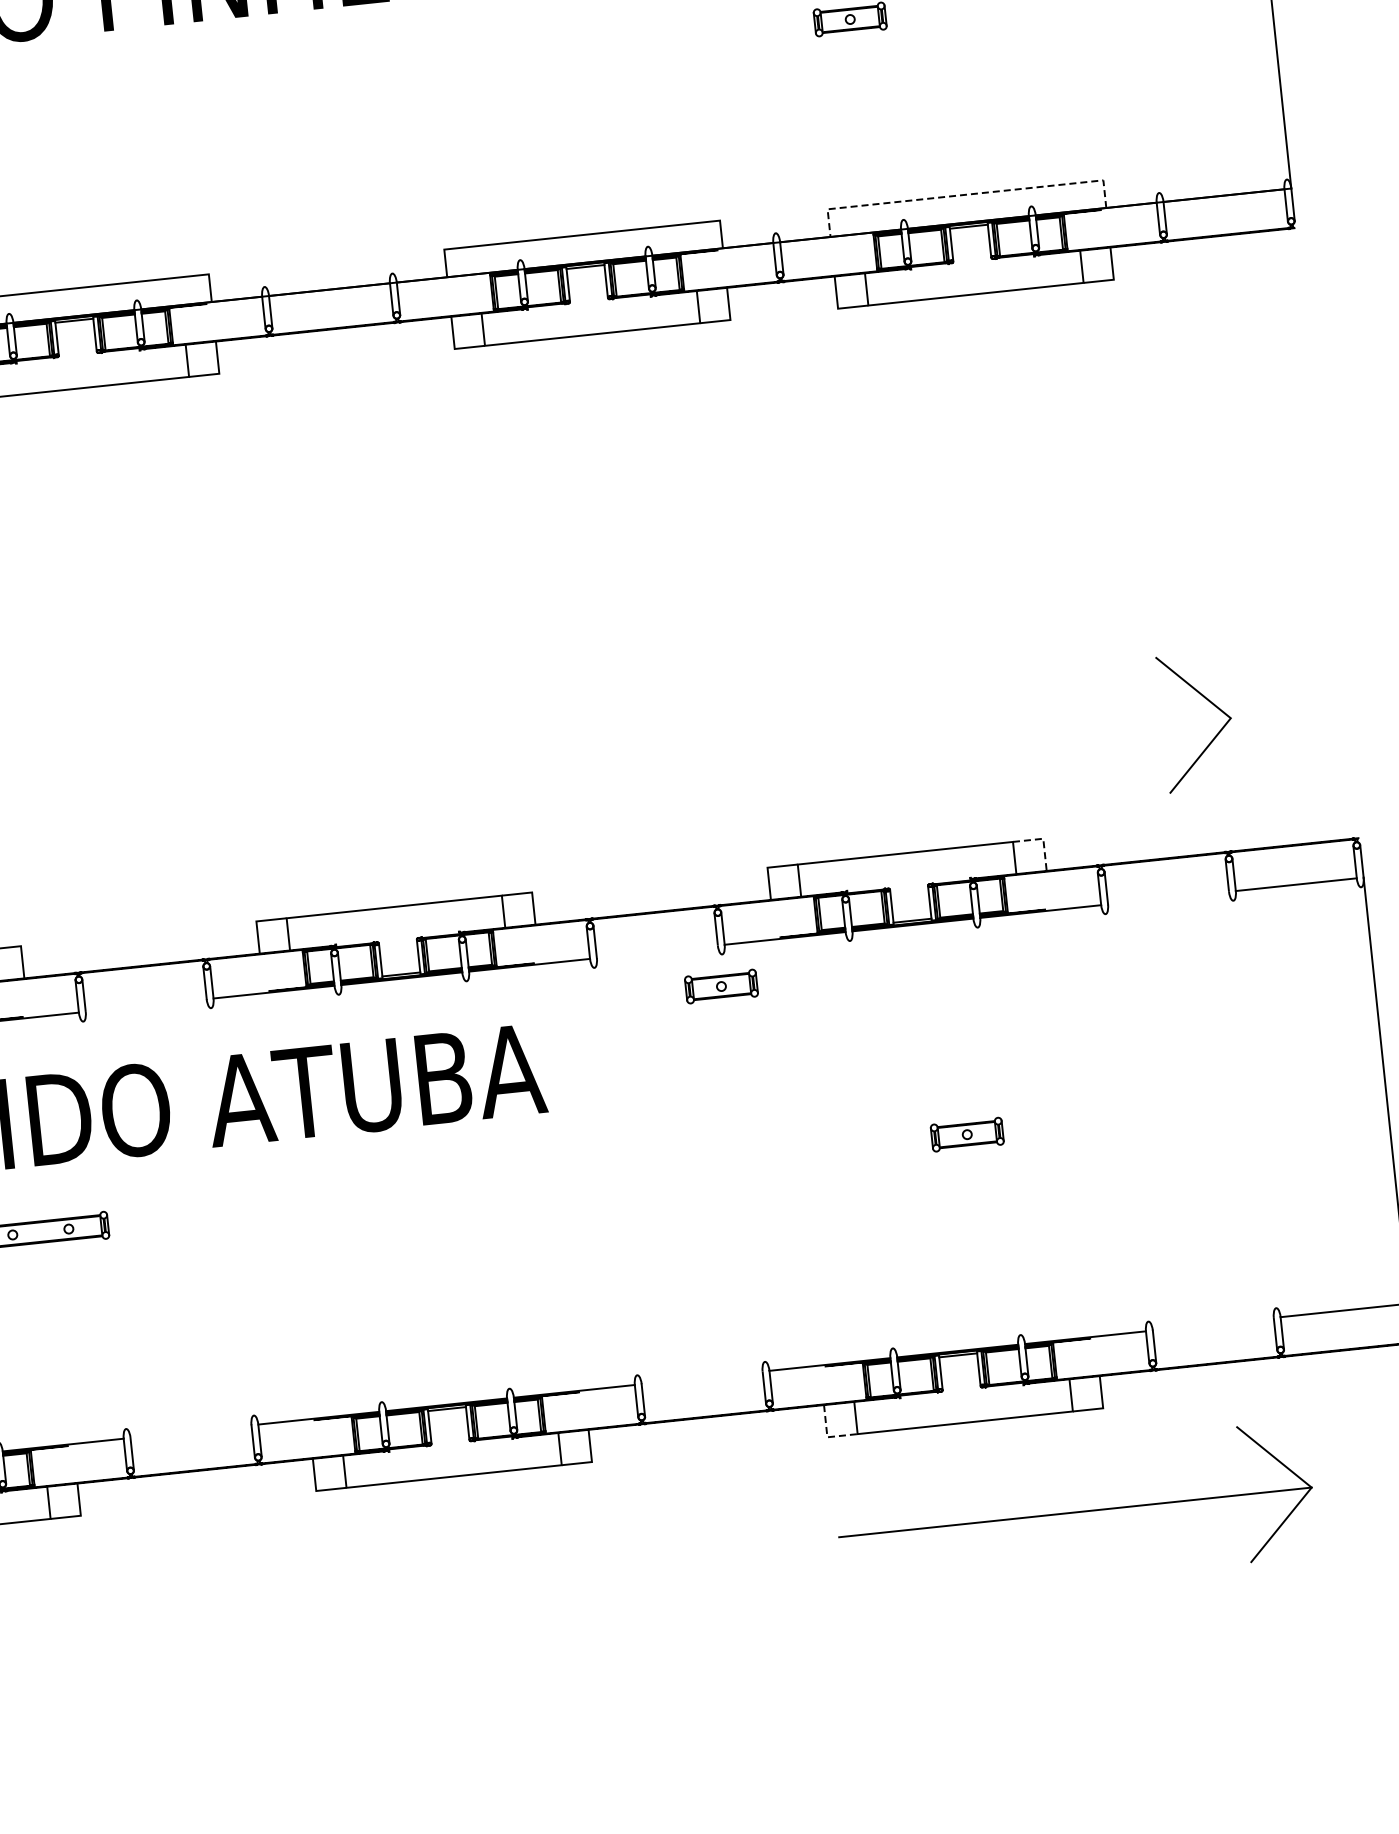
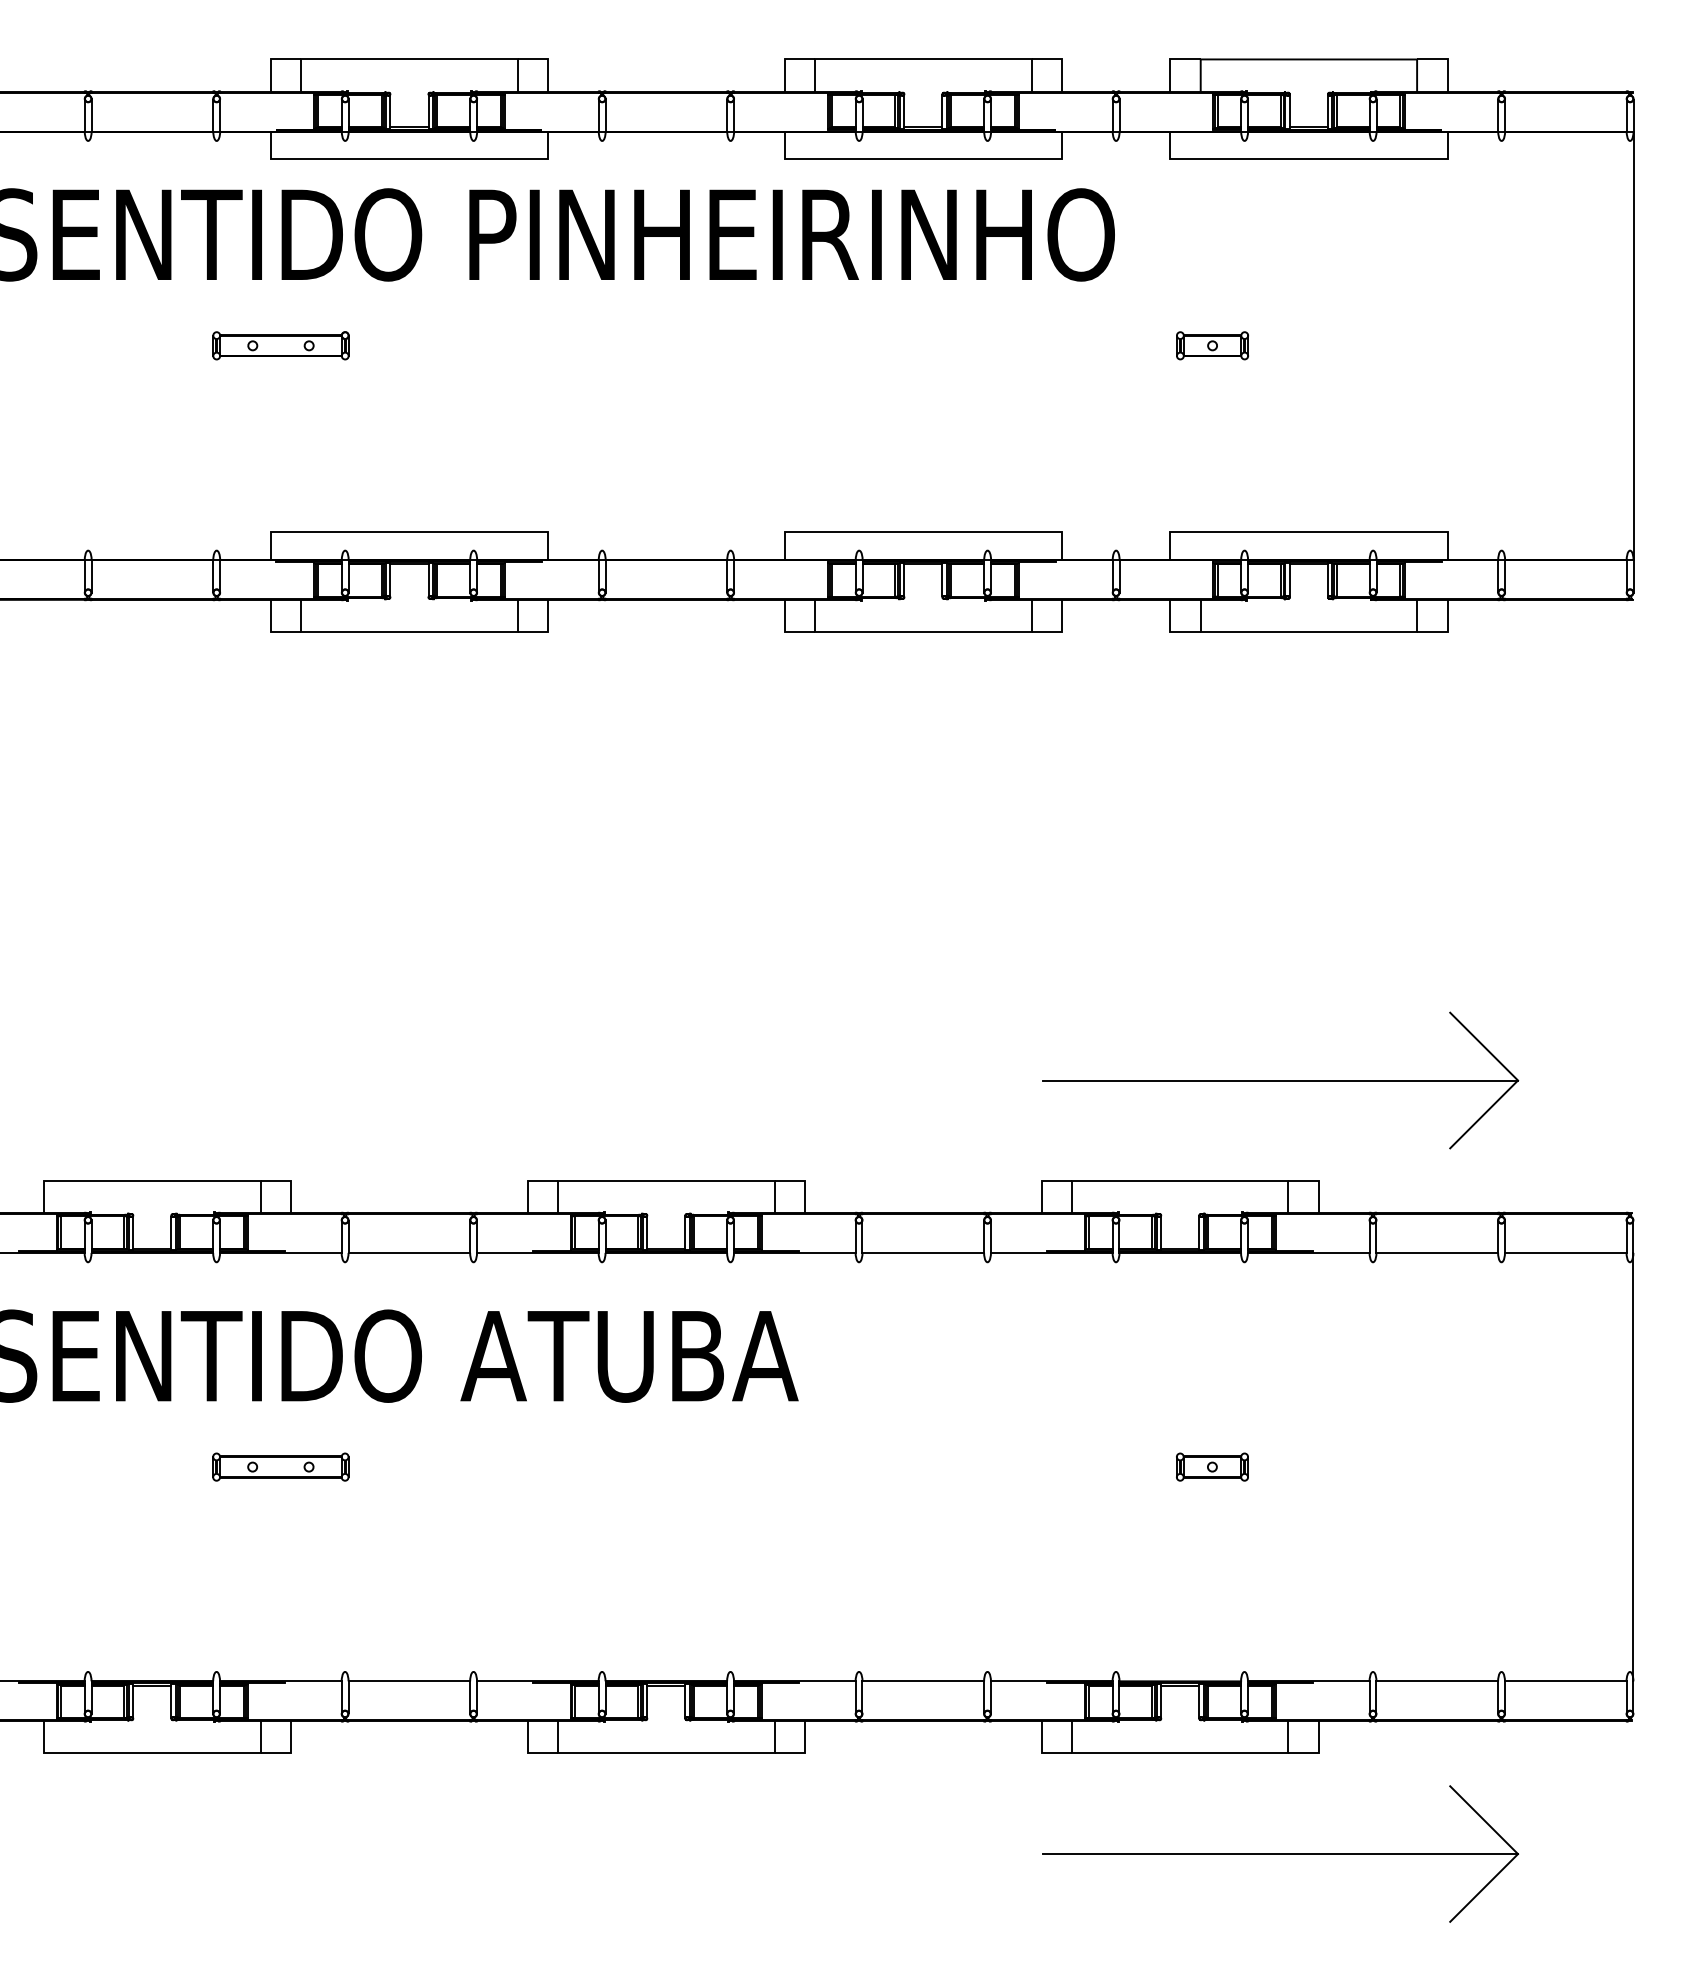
line: (965, 195) -> (1308, 532), dashed -> solid
line: (994, 743) -> (1280, 1080), added
line: (1042, 839) -> (1318, 1181), dashed -> solid
line: (1168, 897) -> (1437, 1252), added
line: (657, 951) -> (923, 1252), added
part: (721, 985) -> (983, 1293), removed
line: (146, 1005) -> (409, 1252), added
line: (1213, 1324) -> (1437, 1681), added
line: (702, 1378) -> (923, 1681), added
line: (191, 1431) -> (409, 1681), added
line: (827, 1437) -> (1041, 1753), dashed -> solid

